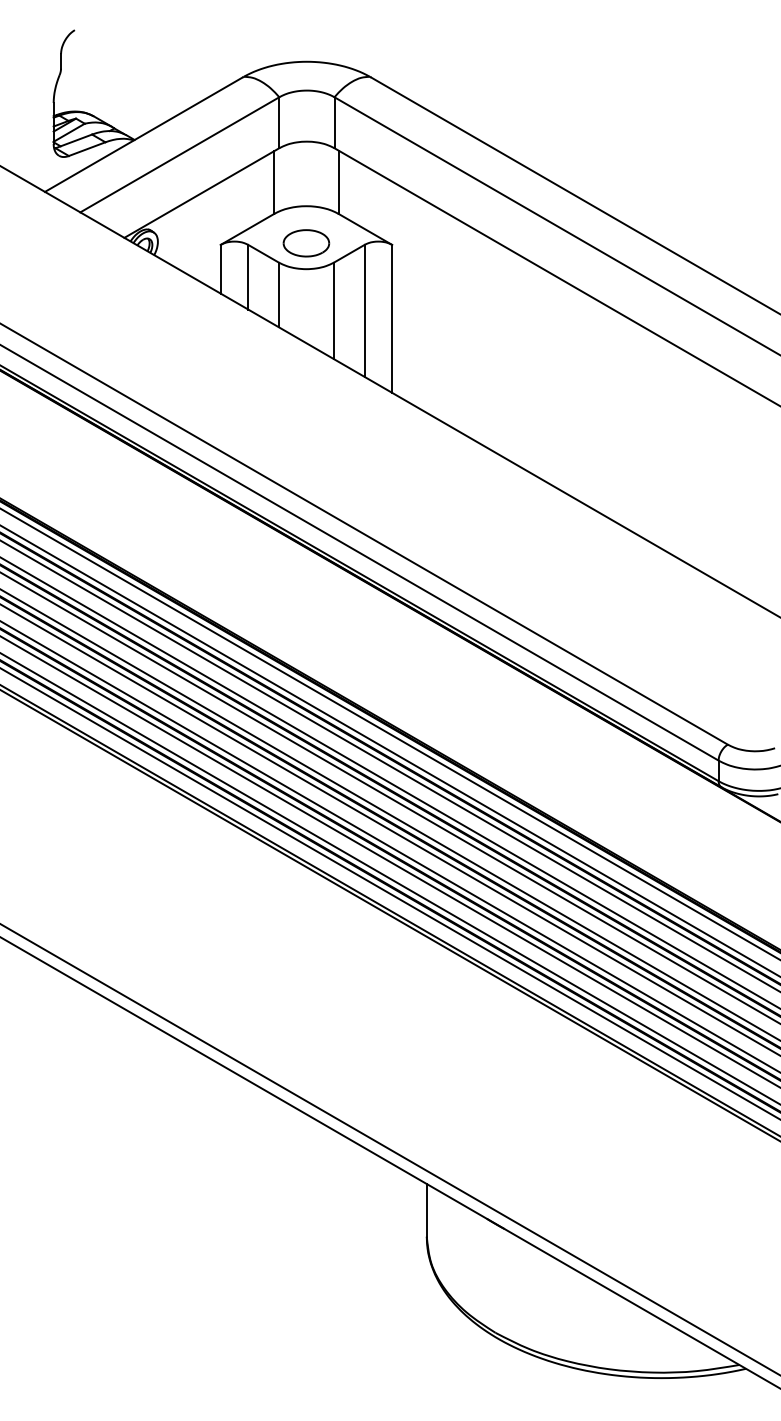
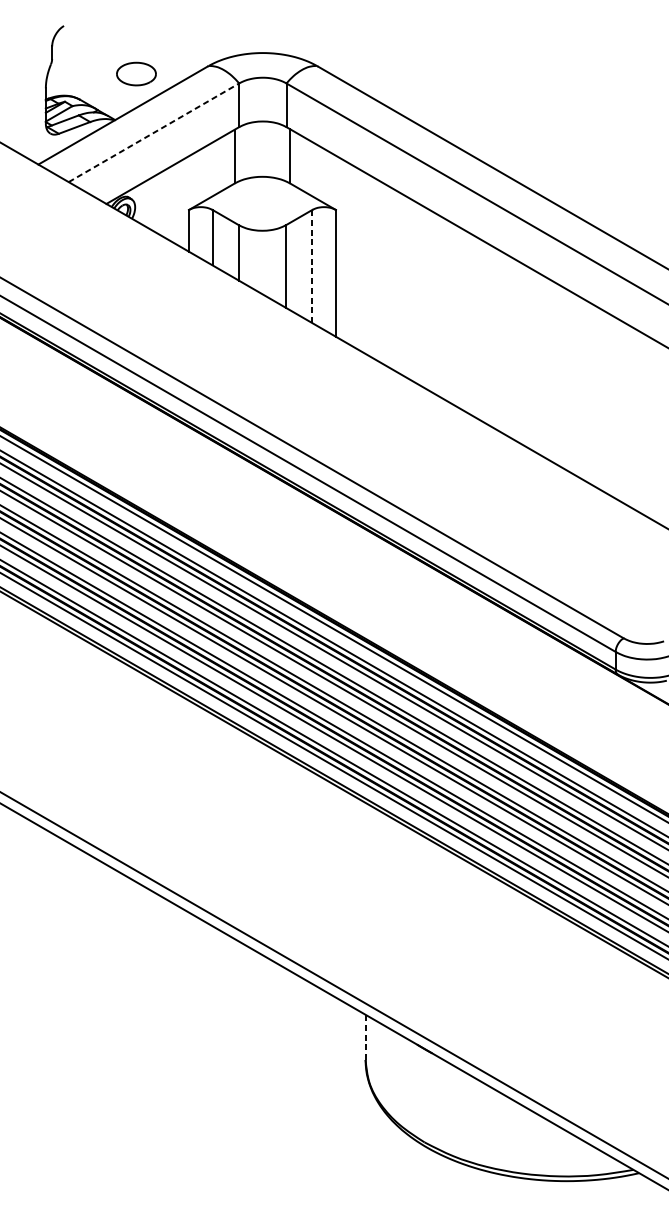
line: (179, 154) -> (153, 132), solid -> dashed
part: (306, 243) -> (136, 74), moved
line: (364, 310) -> (312, 266), solid -> dashed
line: (426, 1209) -> (365, 1036), solid -> dashed

